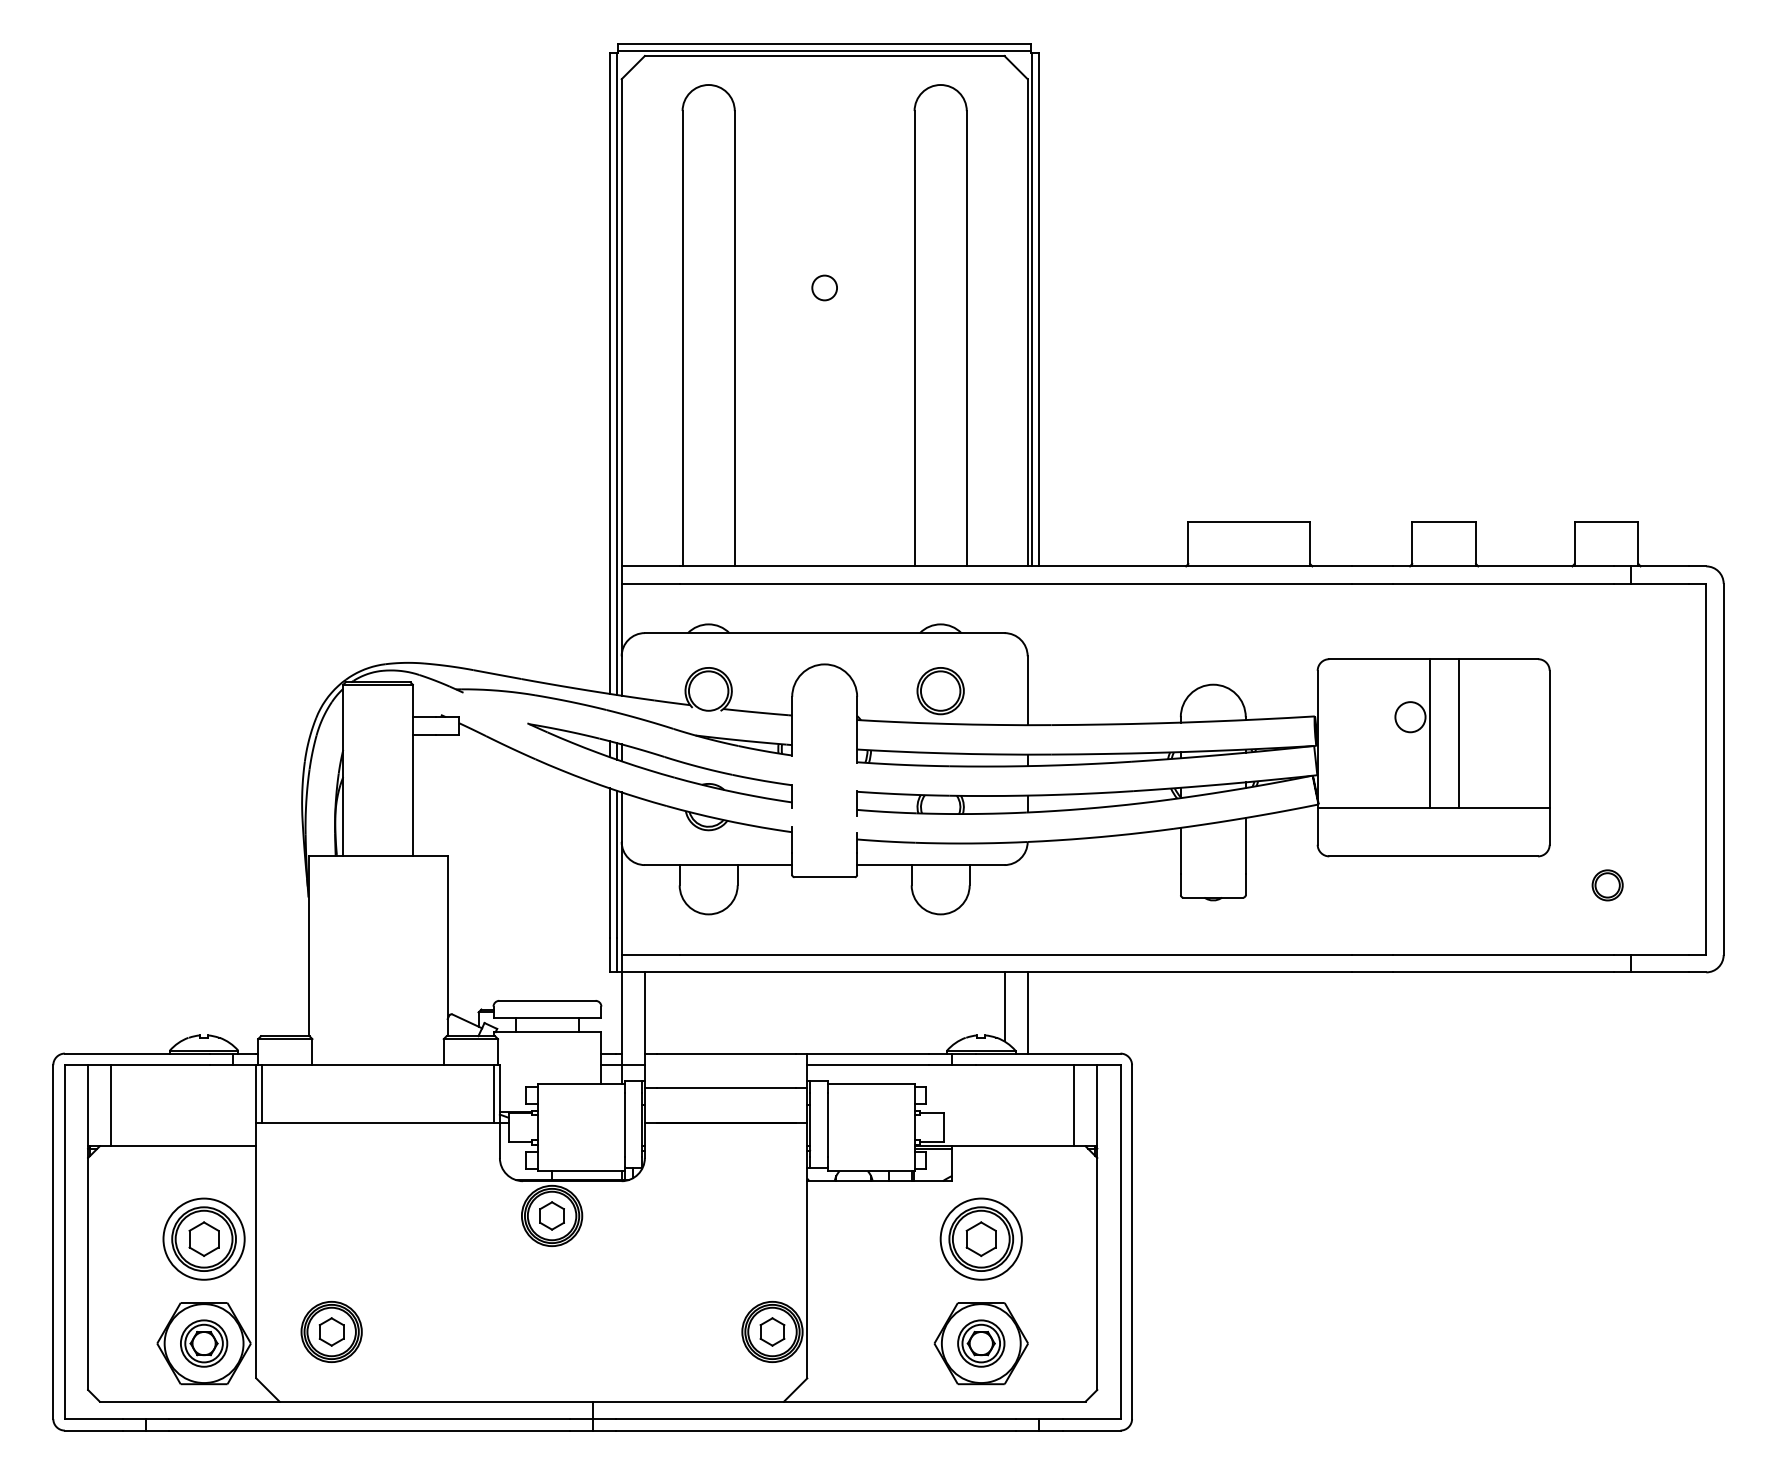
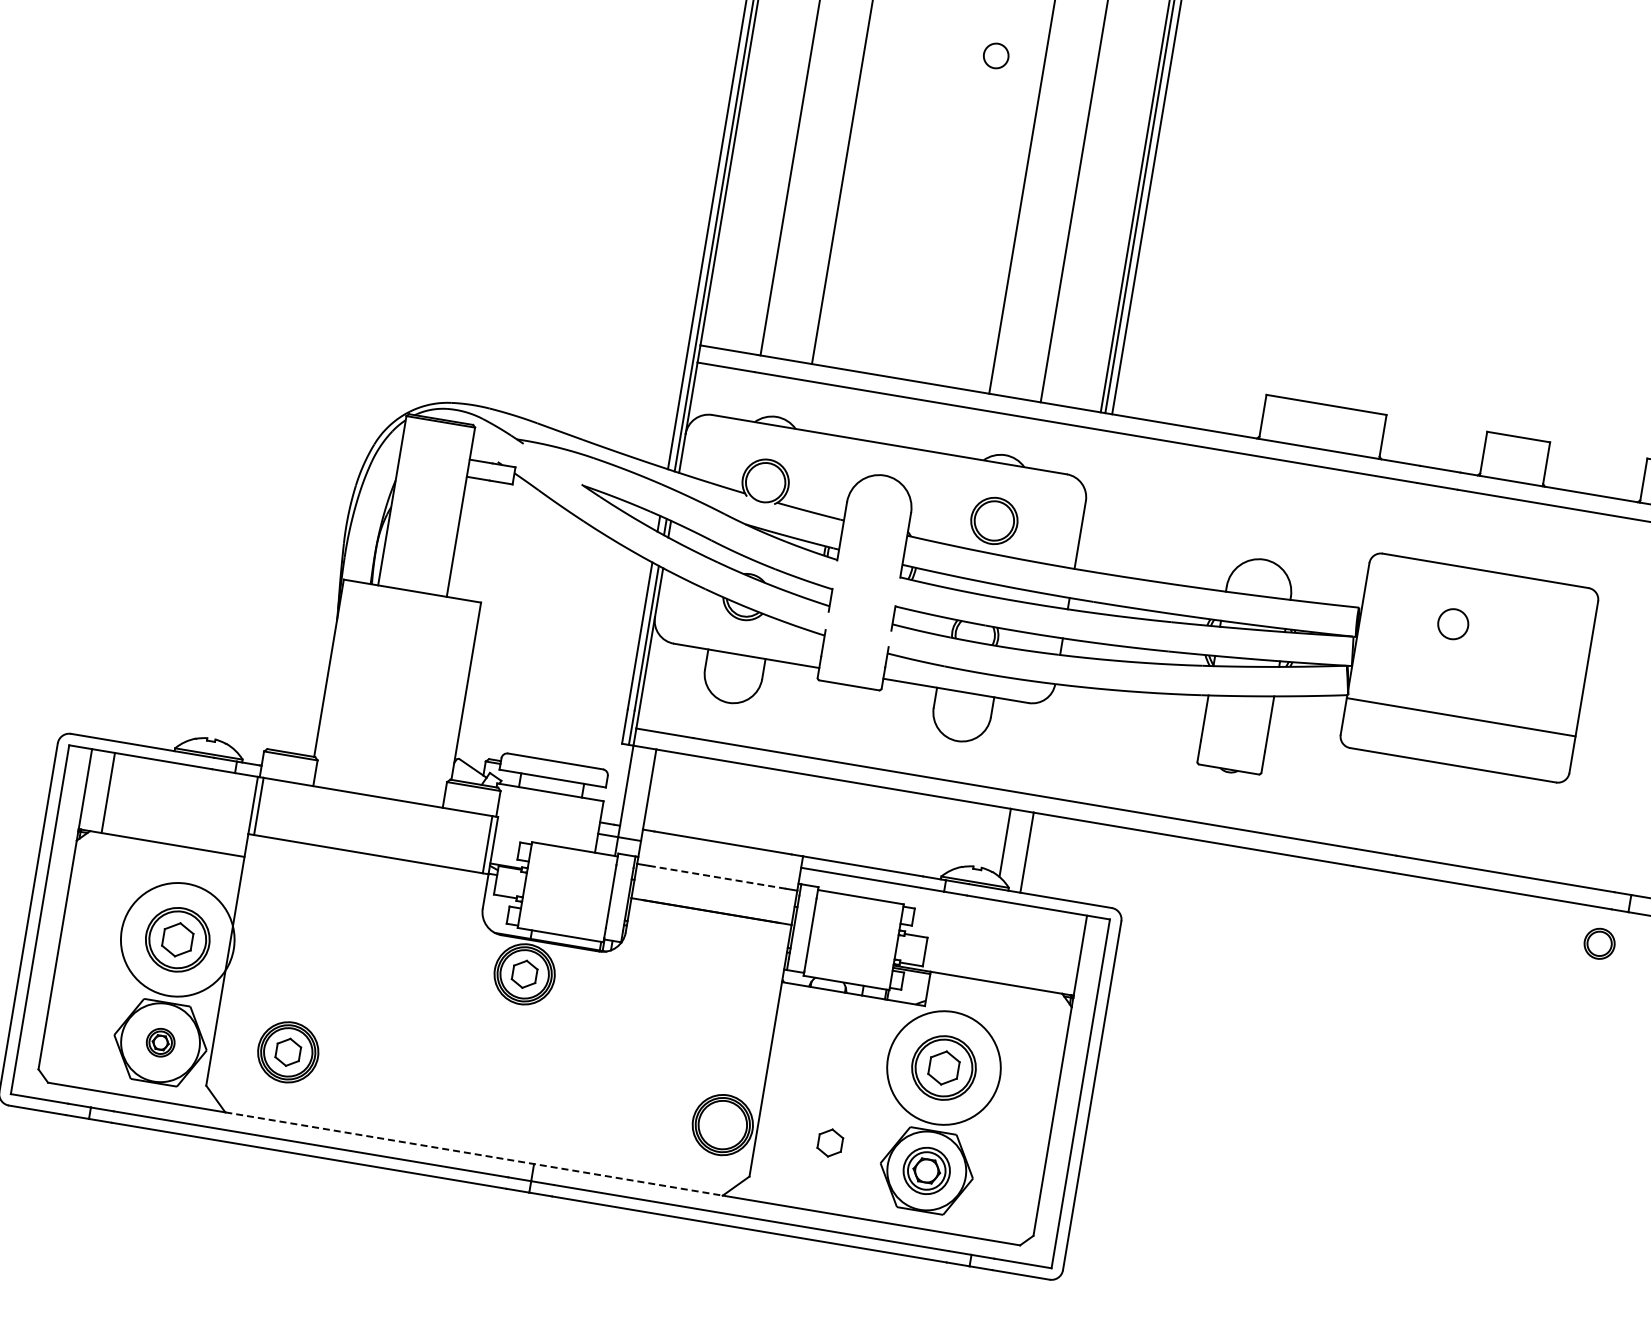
circle: (824, 287) -> (996, 55), moved
line: (1429, 733) -> (1469, 643), removed
line: (1458, 733) -> (1497, 648), removed
part: (1607, 885) -> (1599, 943), moved
line: (726, 1088) -> (717, 877), solid -> dashed
line: (1074, 1105) -> (1057, 951), removed
circle: (203, 1238) -> (177, 939), size x1.4
circle: (980, 1238) -> (943, 1067), size x1.4
part: (772, 1331) -> (830, 1142), moved
part: (204, 1343) -> (160, 1042), size x0.6
line: (532, 1401) -> (474, 1154), solid -> dashed

